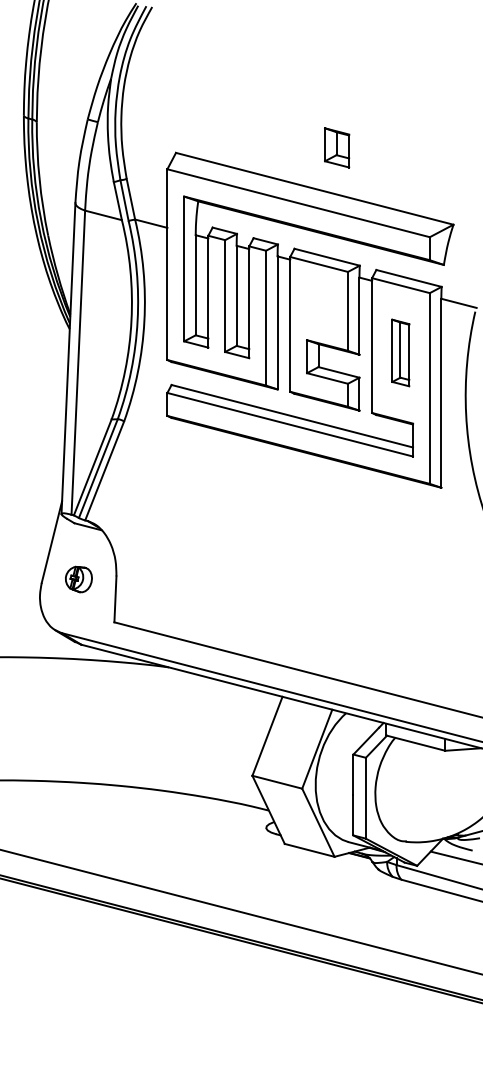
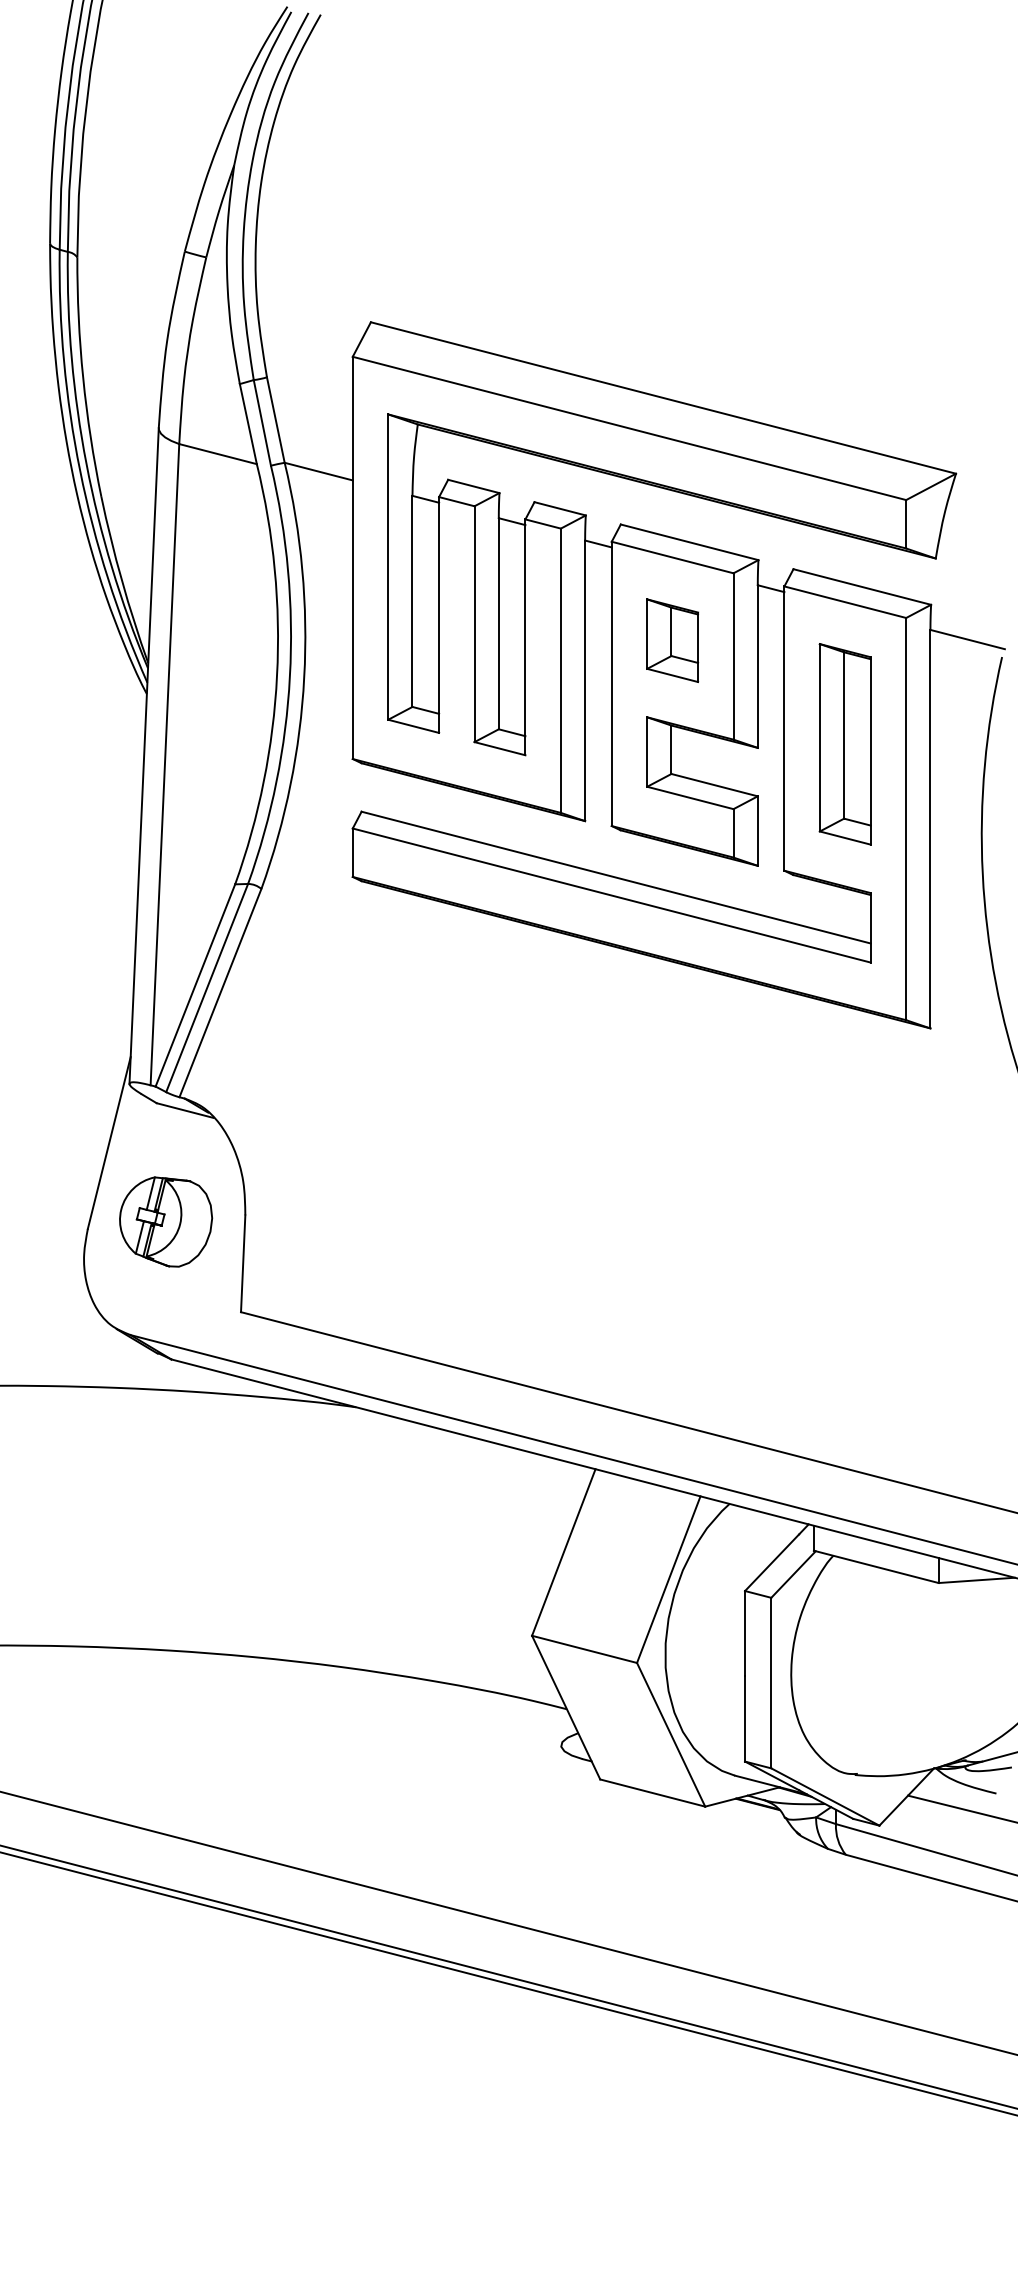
part: (337, 147) -> (673, 639), moved
part: (400, 352) -> (844, 743), size x1.43
part: (78, 579) -> (165, 1221), size x1.67

